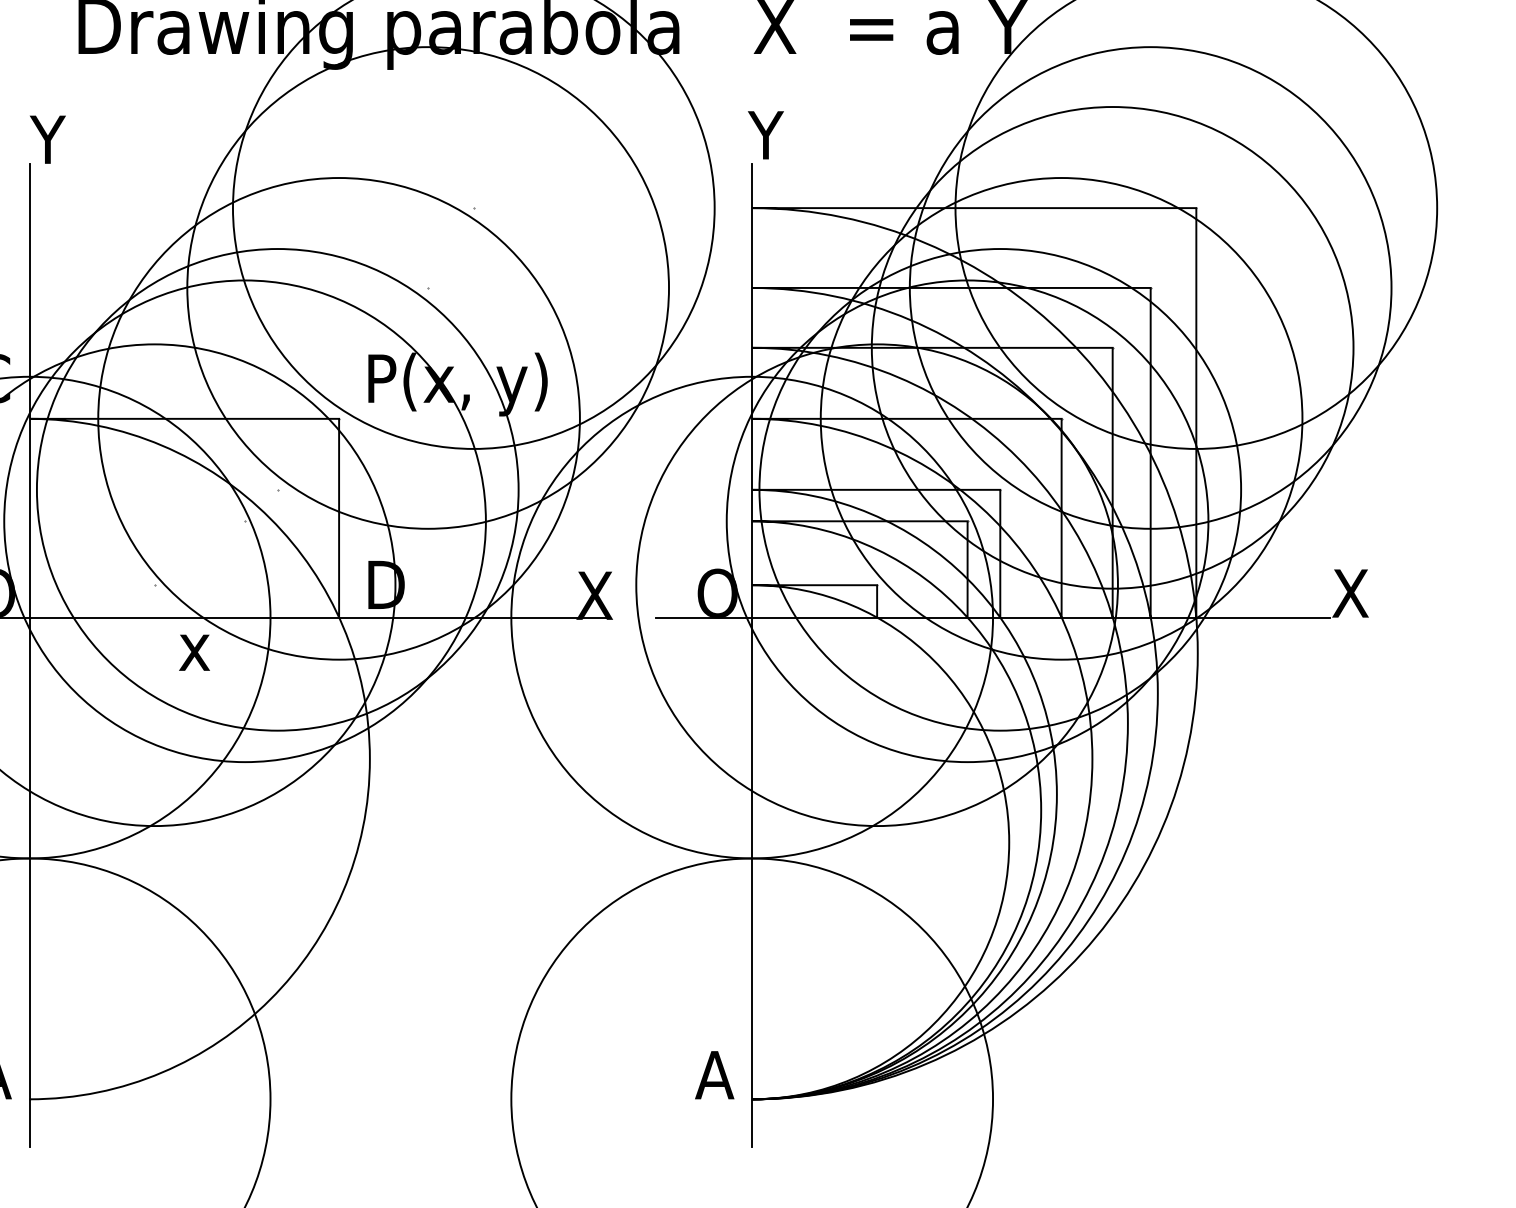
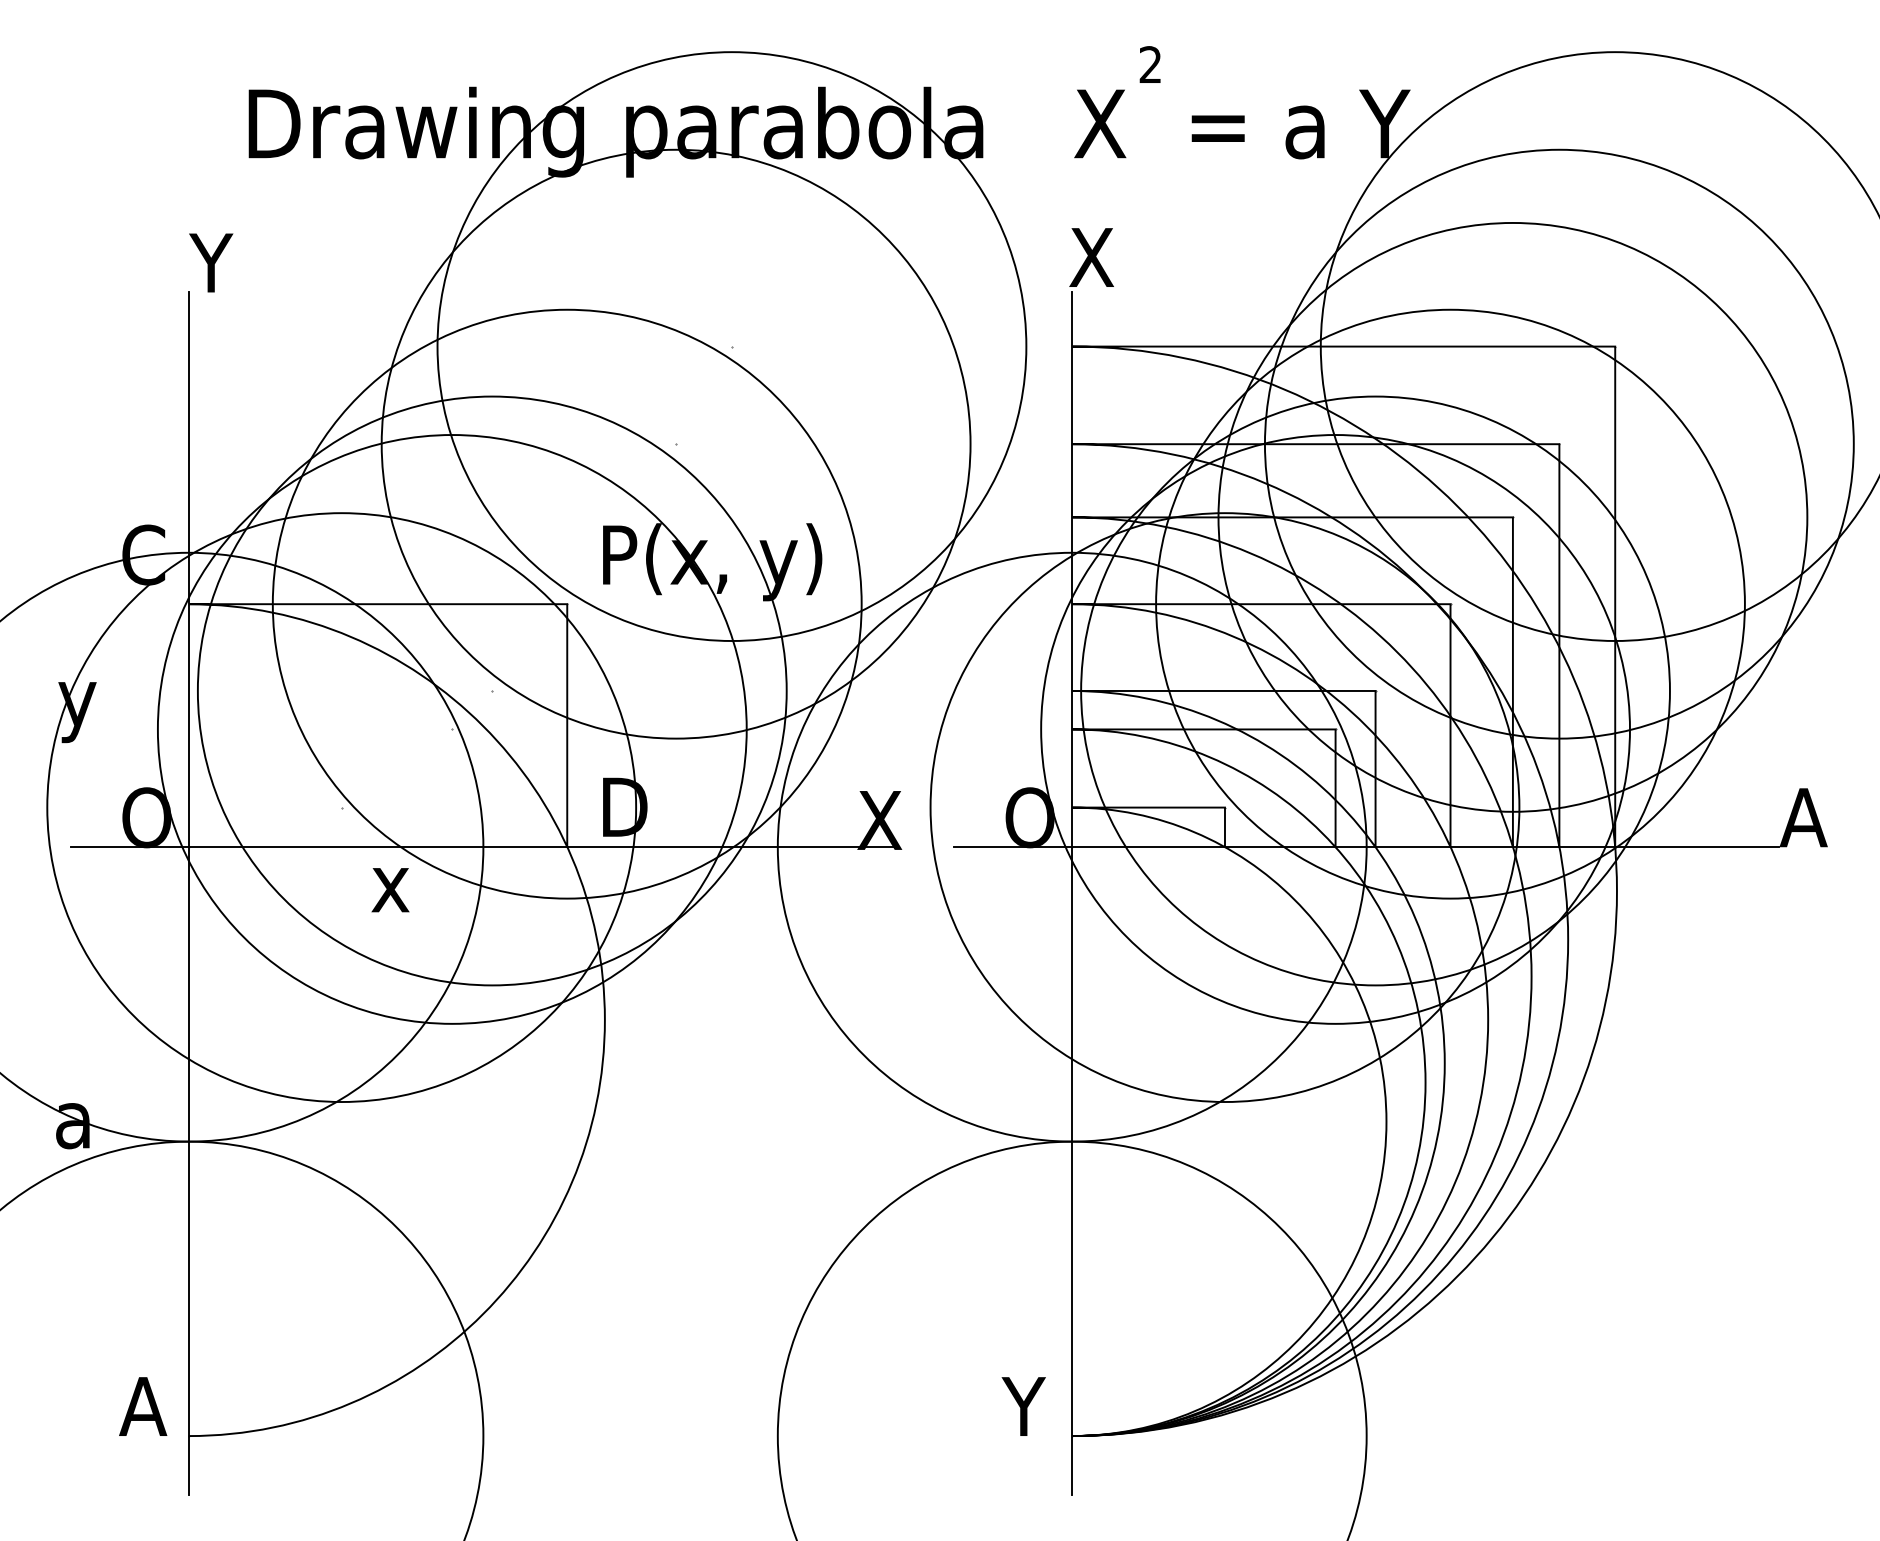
text: (767, 135) -> (1090, 257), Y -> X
text: (1350, 593) -> (1803, 817), X -> A
text: (713, 1075) -> (1025, 1406), A -> Y

